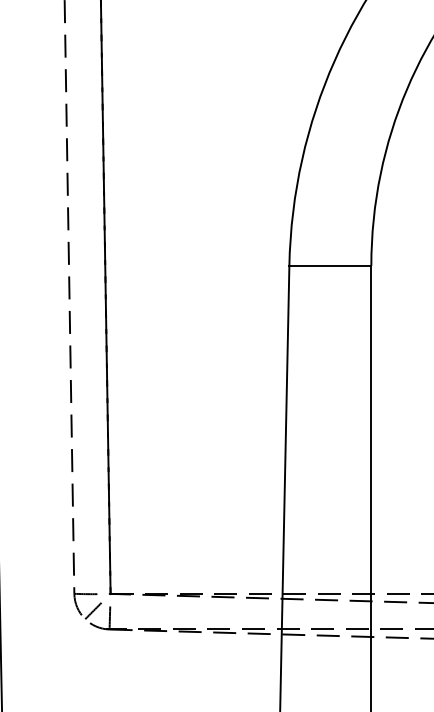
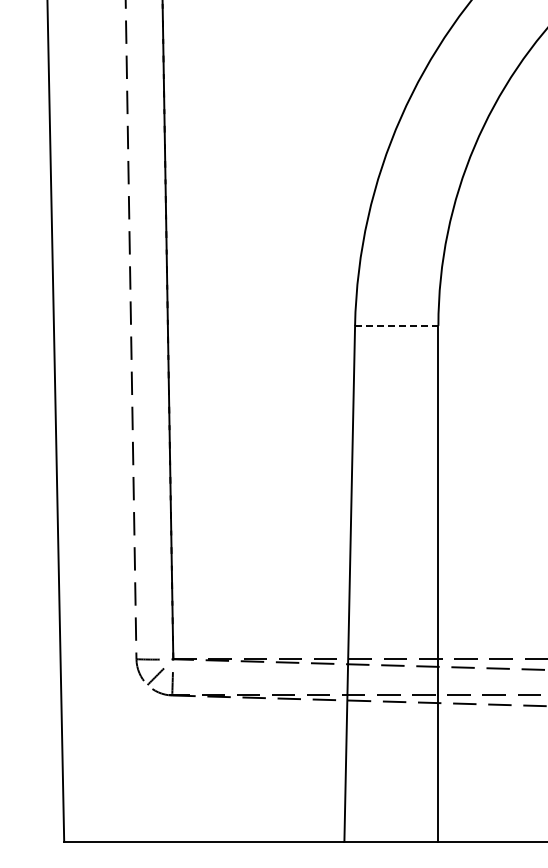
line: (330, 265) -> (396, 325), solid -> dashed

